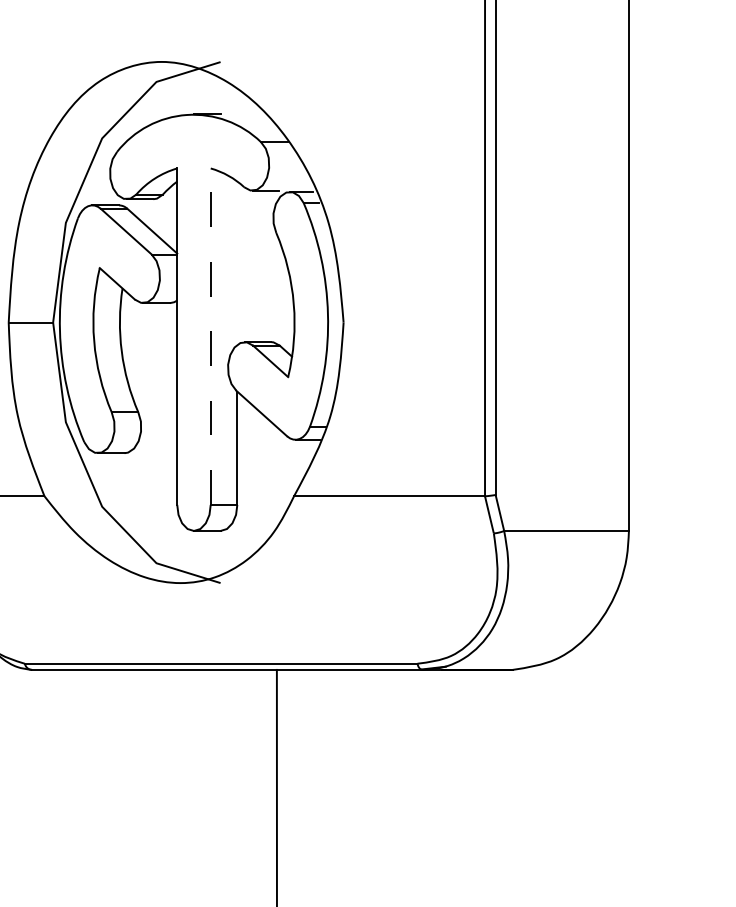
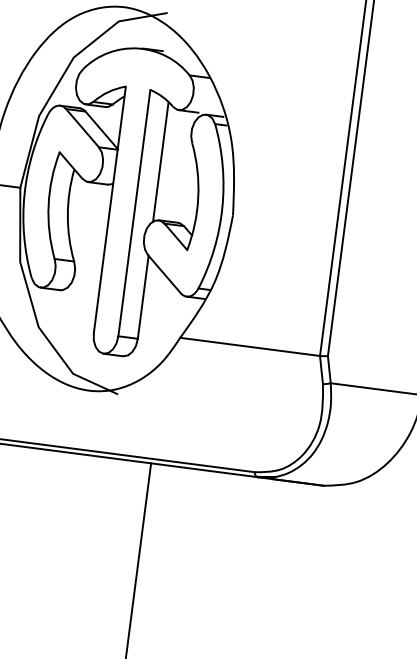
line: (237, 262) -> (161, 161), added
line: (210, 336) -> (134, 212), dashed -> solid

